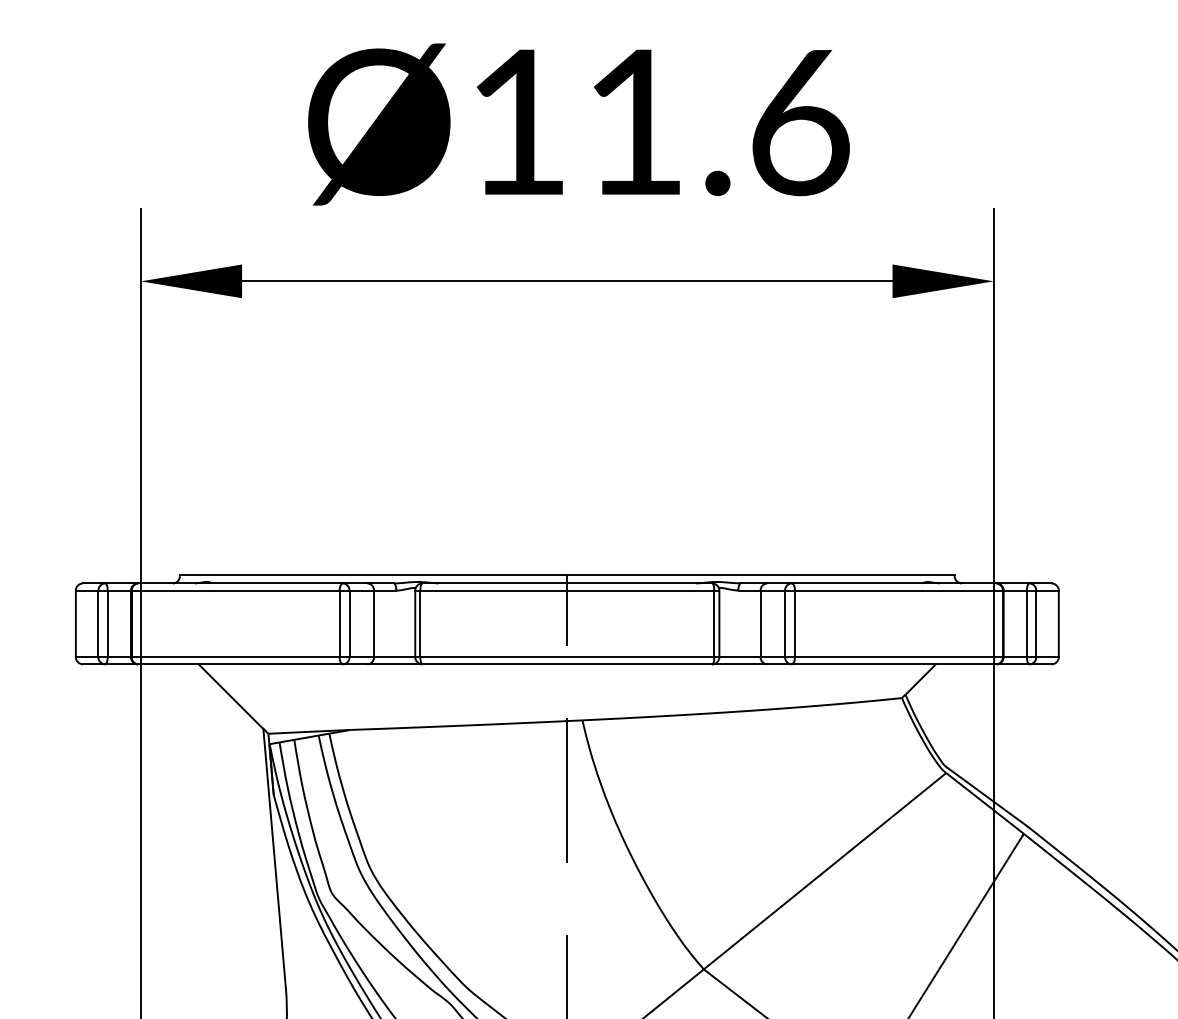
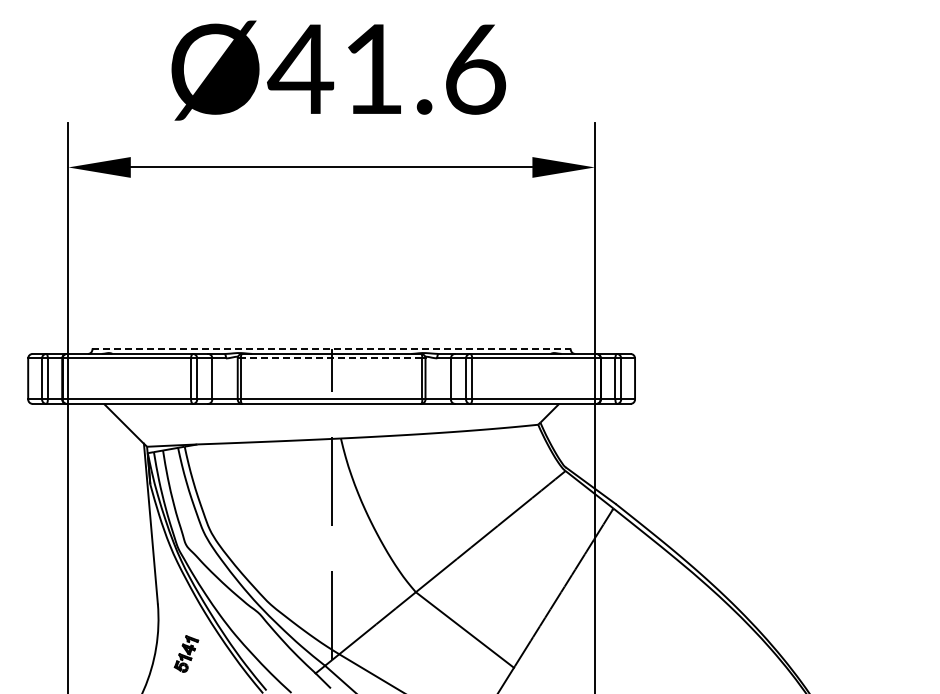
text: (516, 121) -> (300, 68), Ø11.6 -> Ø41.6
line: (568, 574) -> (332, 348), solid -> dashed
line: (567, 590) -> (331, 358), solid -> dashed

